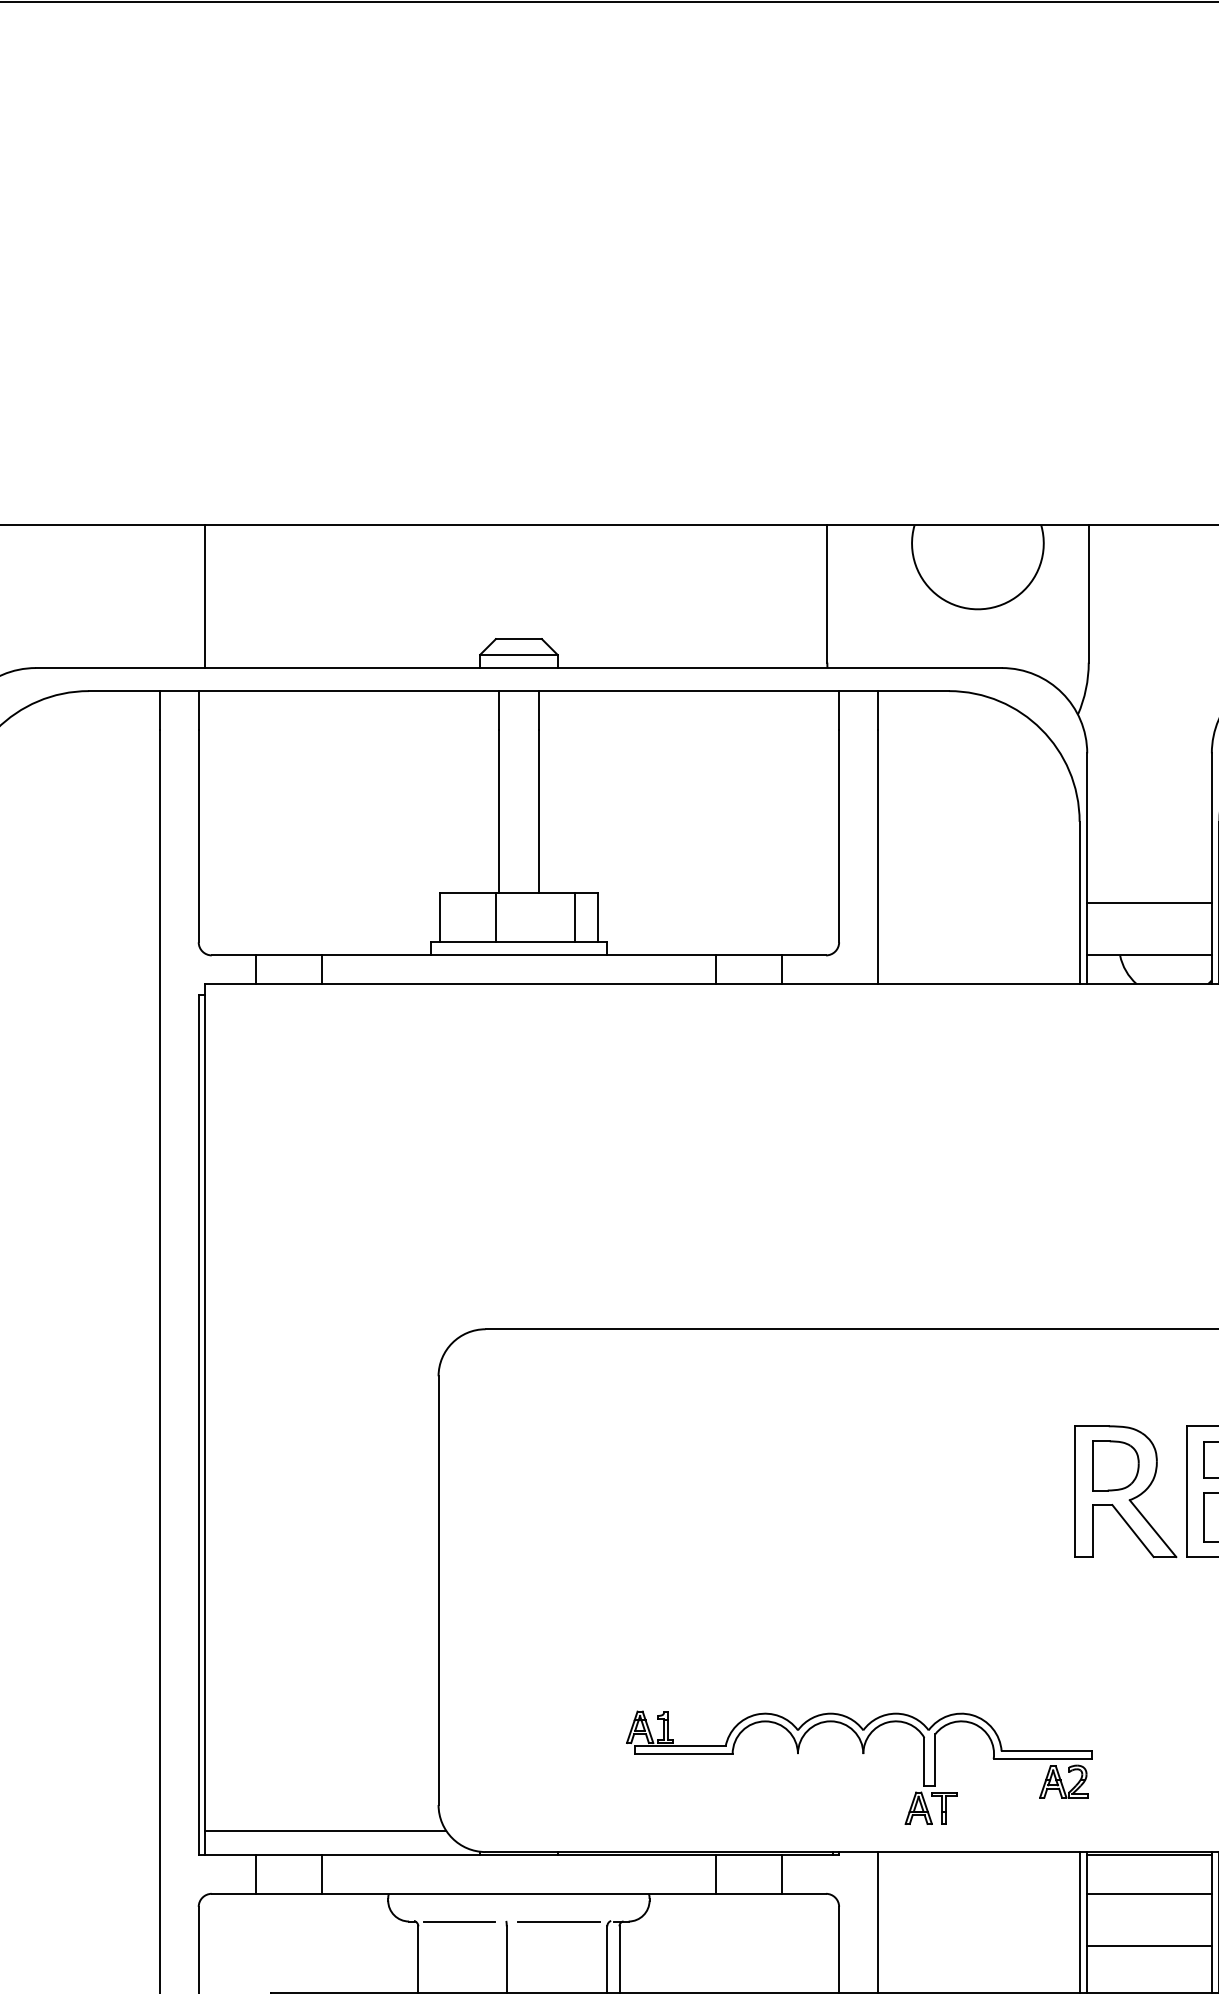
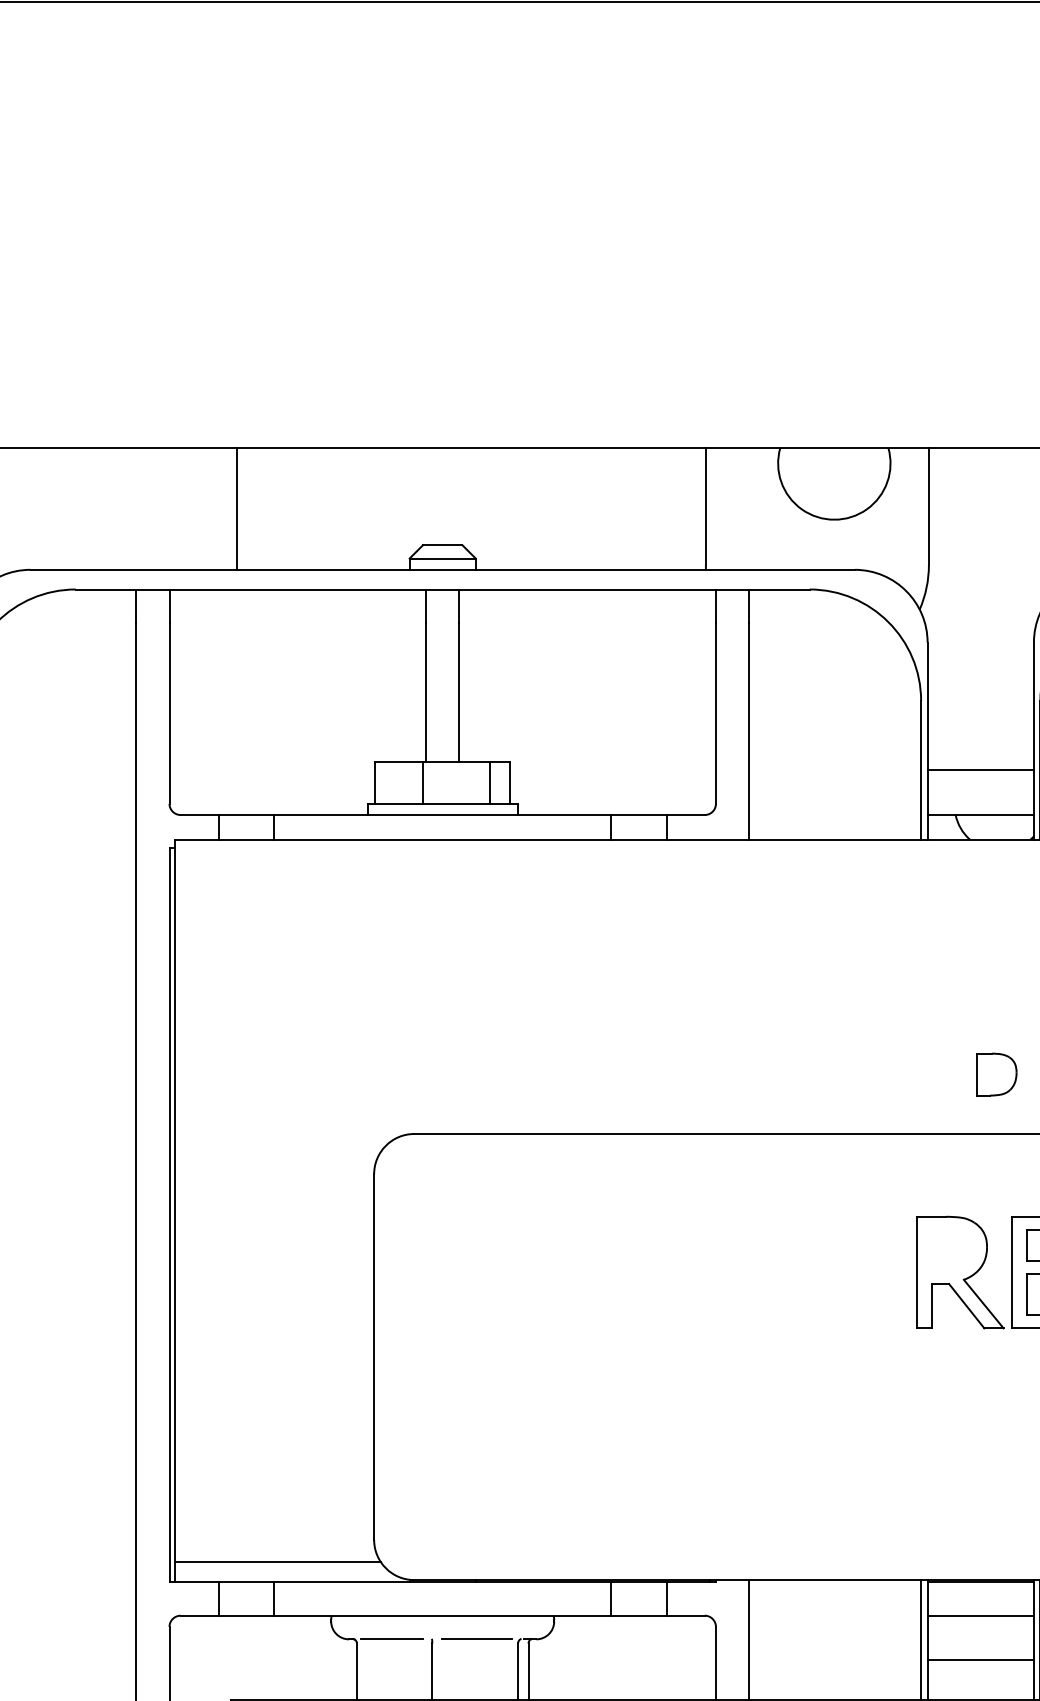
line: (205, 596) -> (237, 508), moved
part: (1115, 1465) -> (996, 1074), moved
part: (862, 1754) -> (735, 1496), removed

